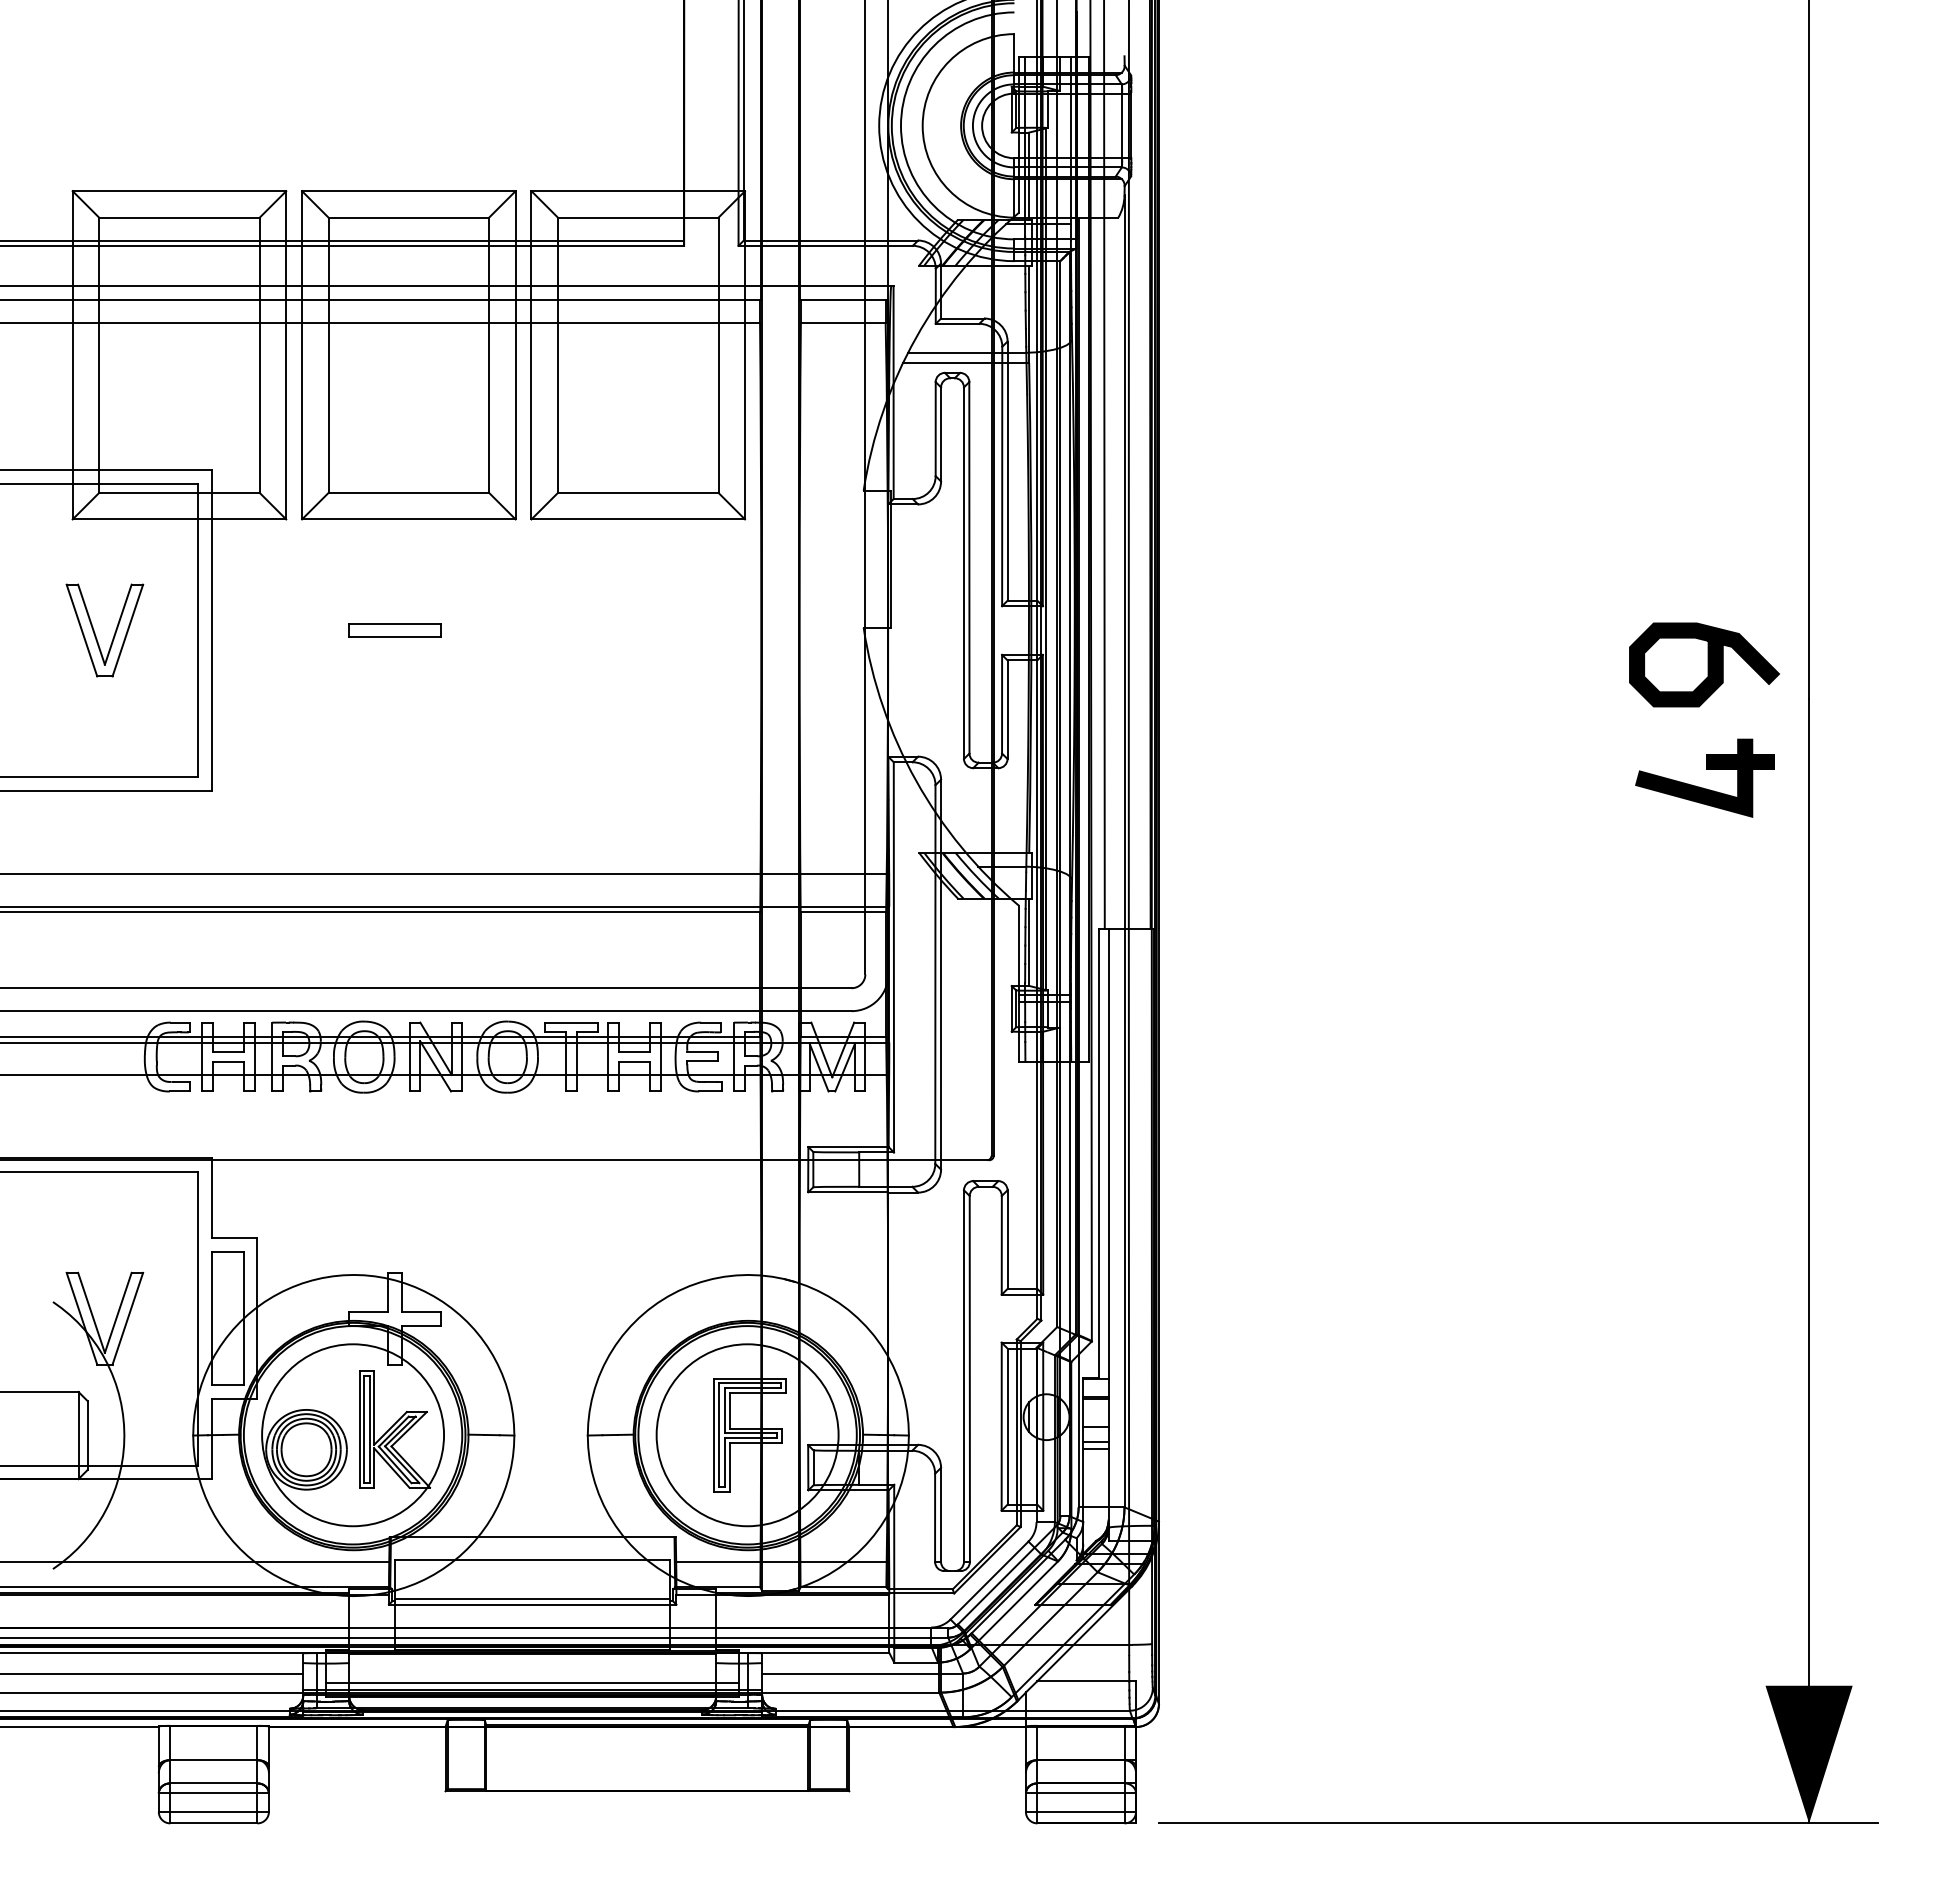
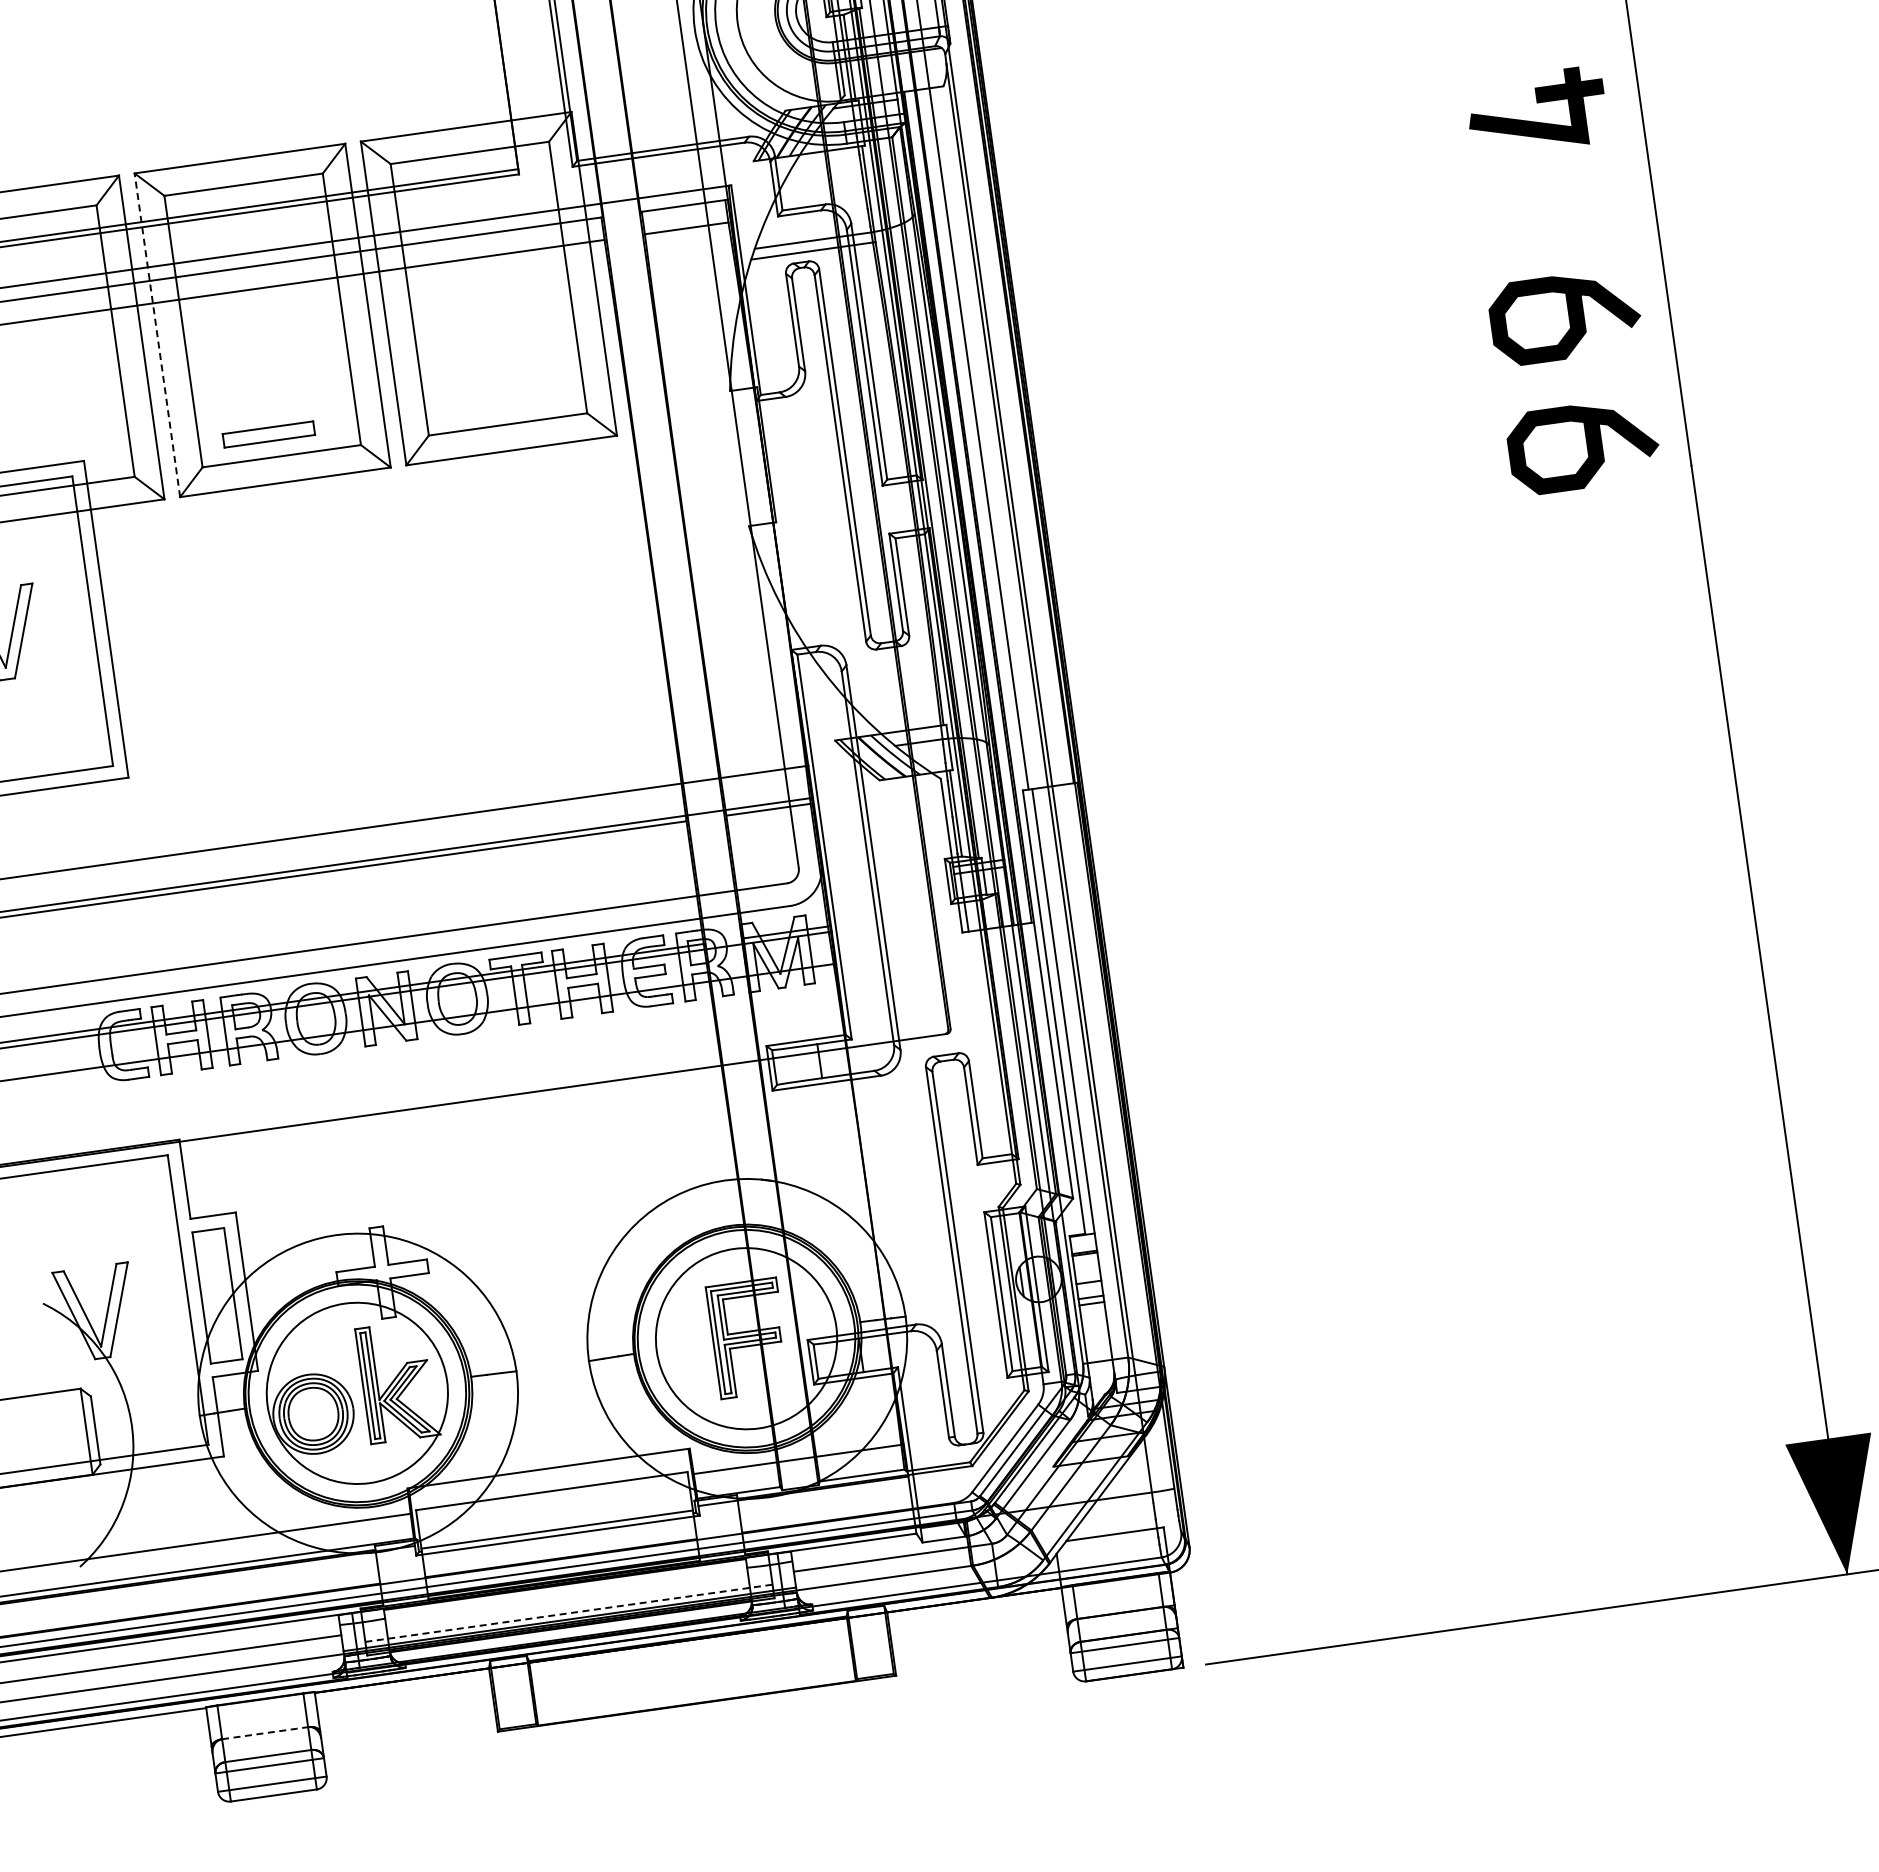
line: (302, 354) -> (157, 334), solid -> dashed
curve: (1707, 533) -> (1568, 316), added
part: (394, 630) -> (268, 434), moved
part: (1706, 769) -> (1537, 103), moved
line: (533, 1683) -> (569, 1613), solid -> dashed
line: (213, 1760) -> (264, 1733), solid -> dashed

